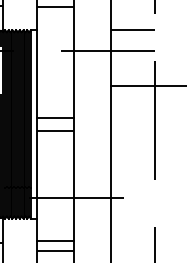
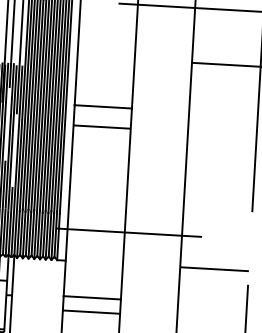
line: (132, 218) -> (214, 269), added

